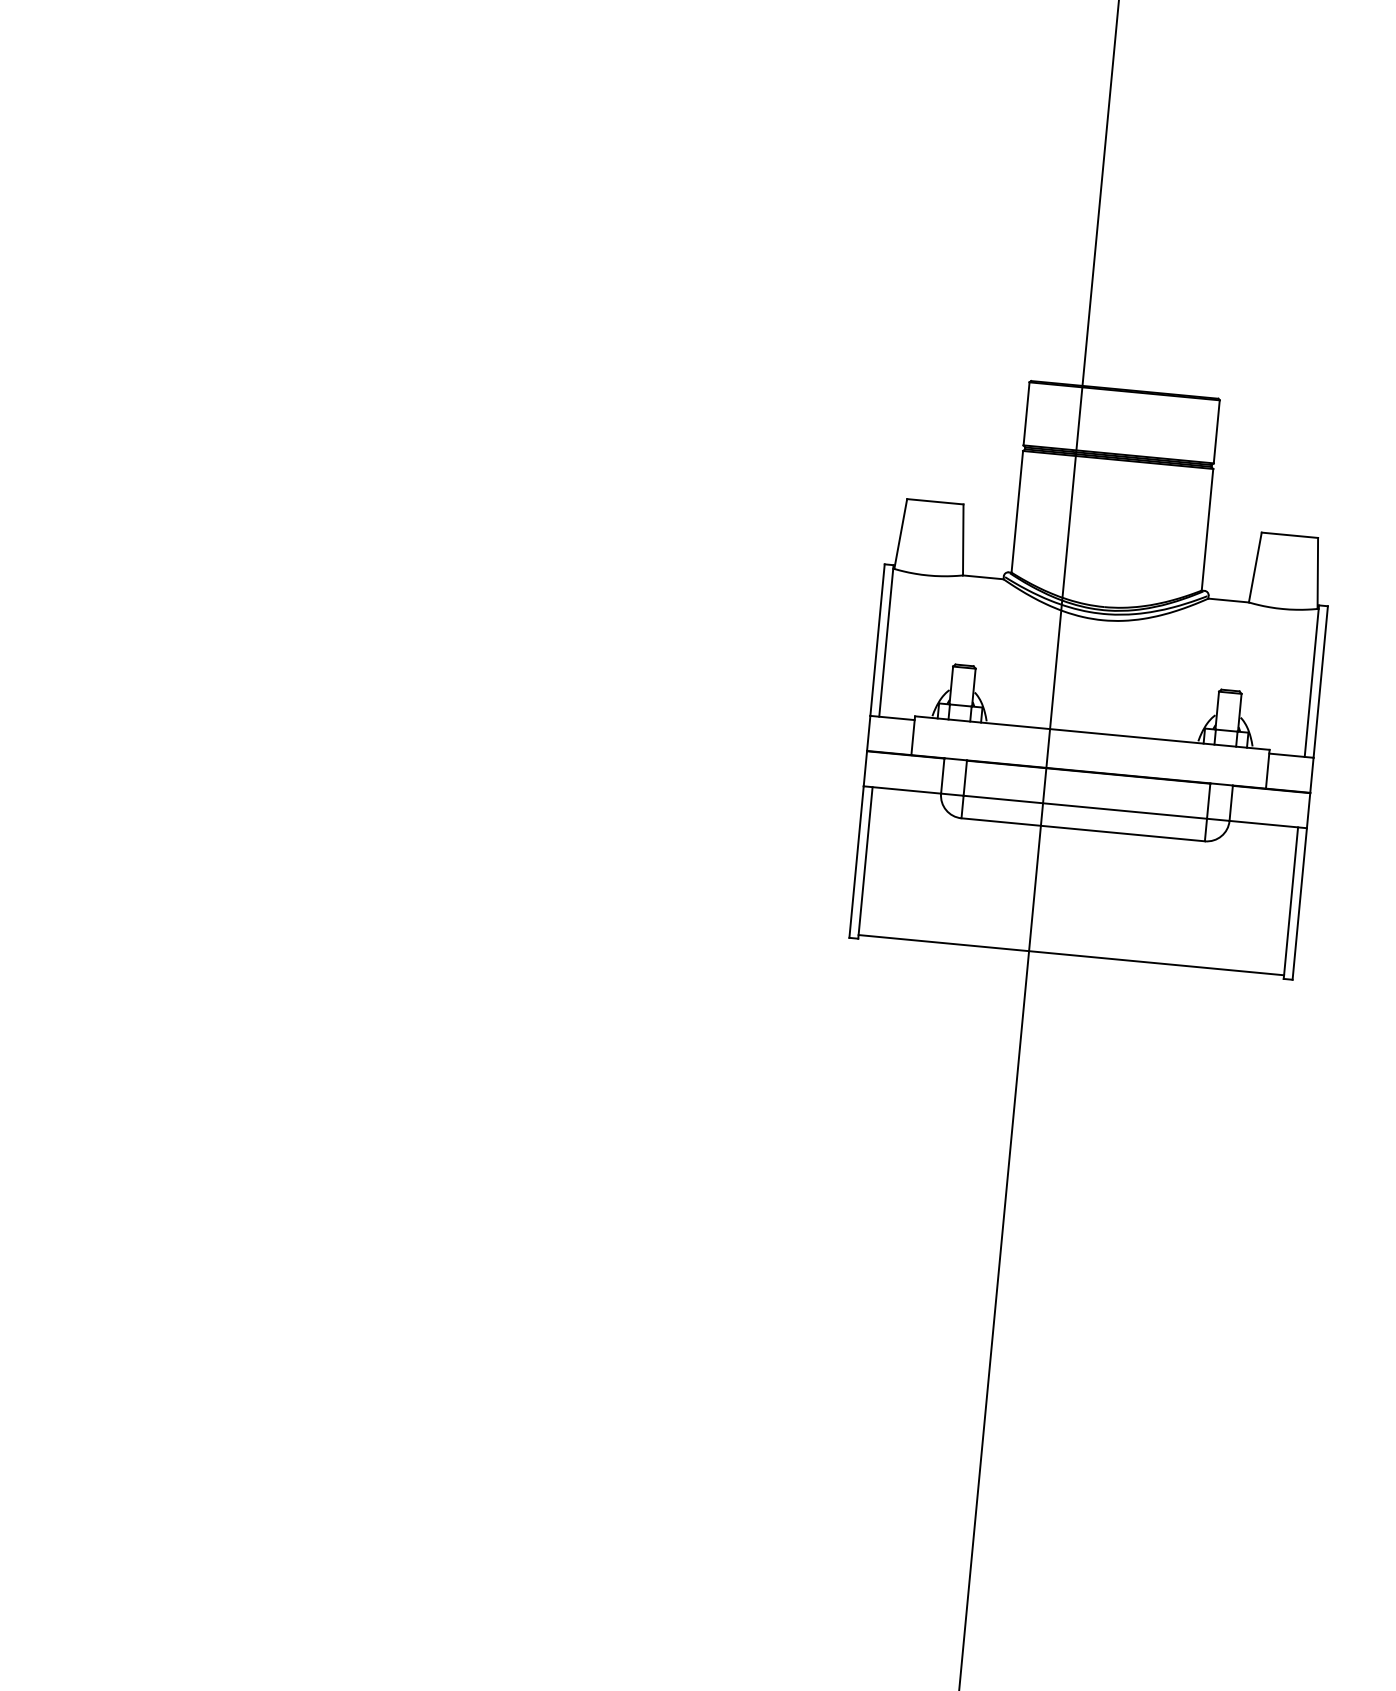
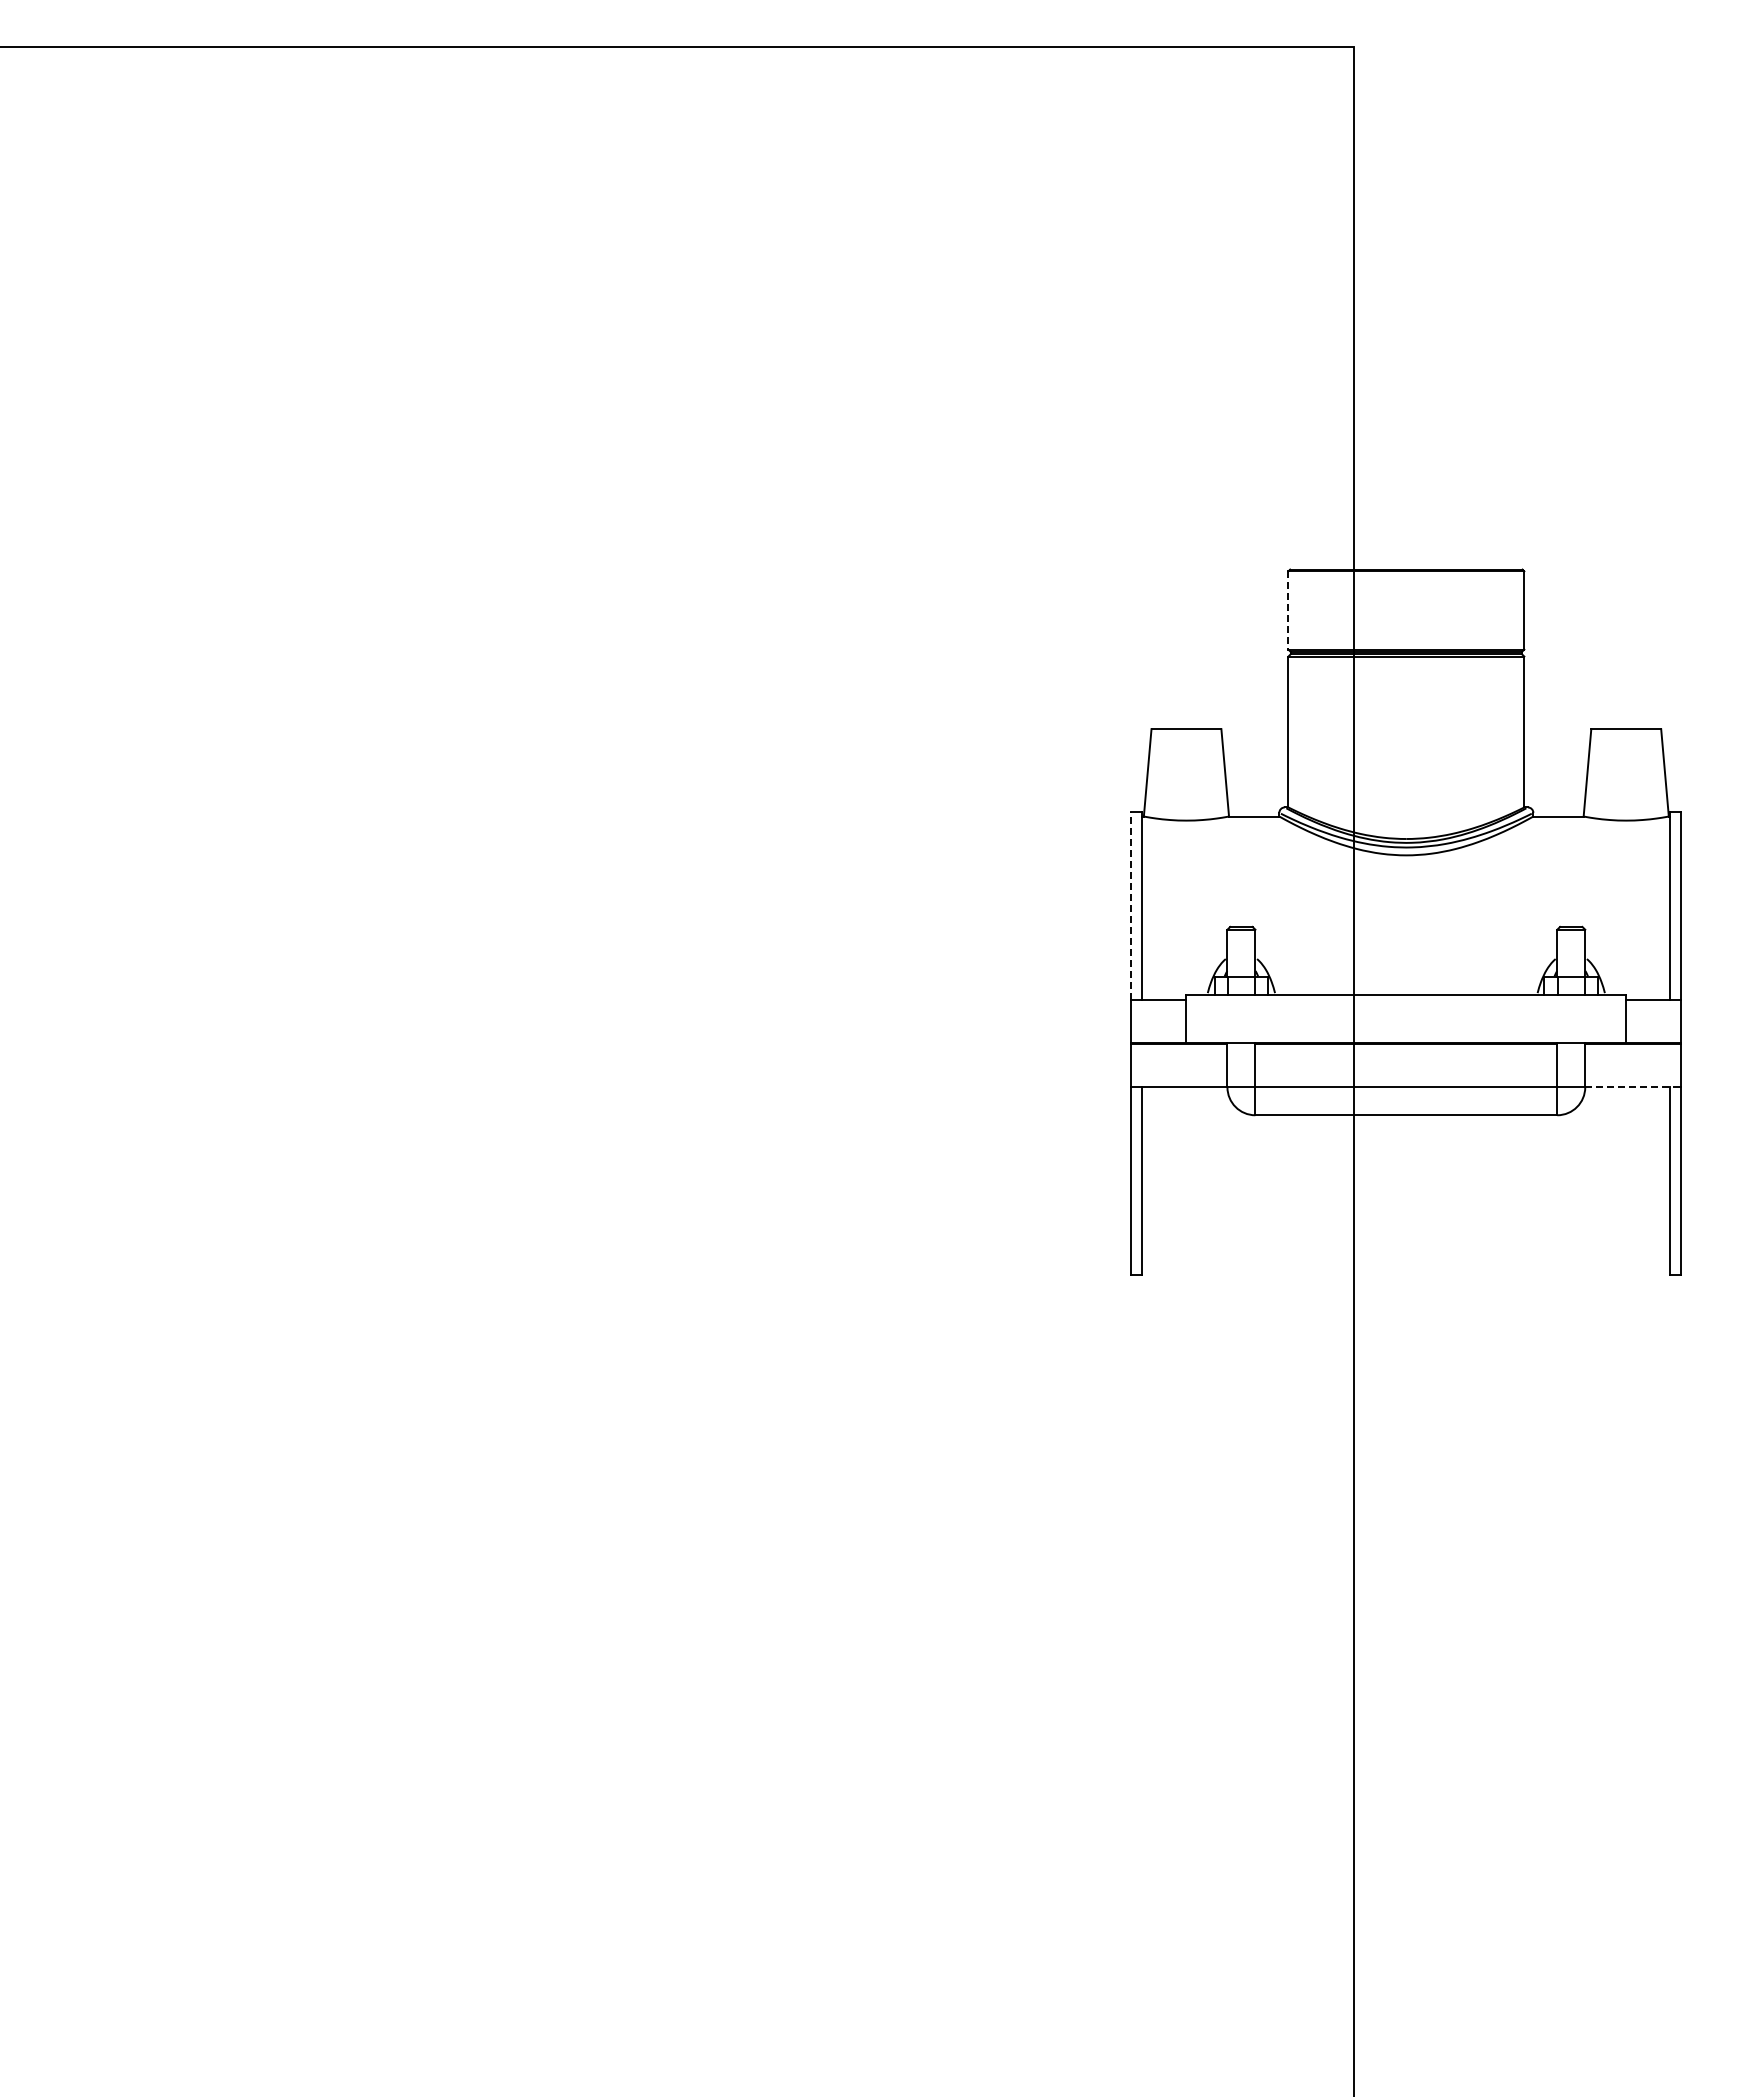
line: (1026, 414) -> (1288, 611), solid -> dashed
line: (877, 639) -> (1131, 905), solid -> dashed
line: (1268, 824) -> (1633, 1087), solid -> dashed
line: (1071, 954) -> (1406, 1270), removed

